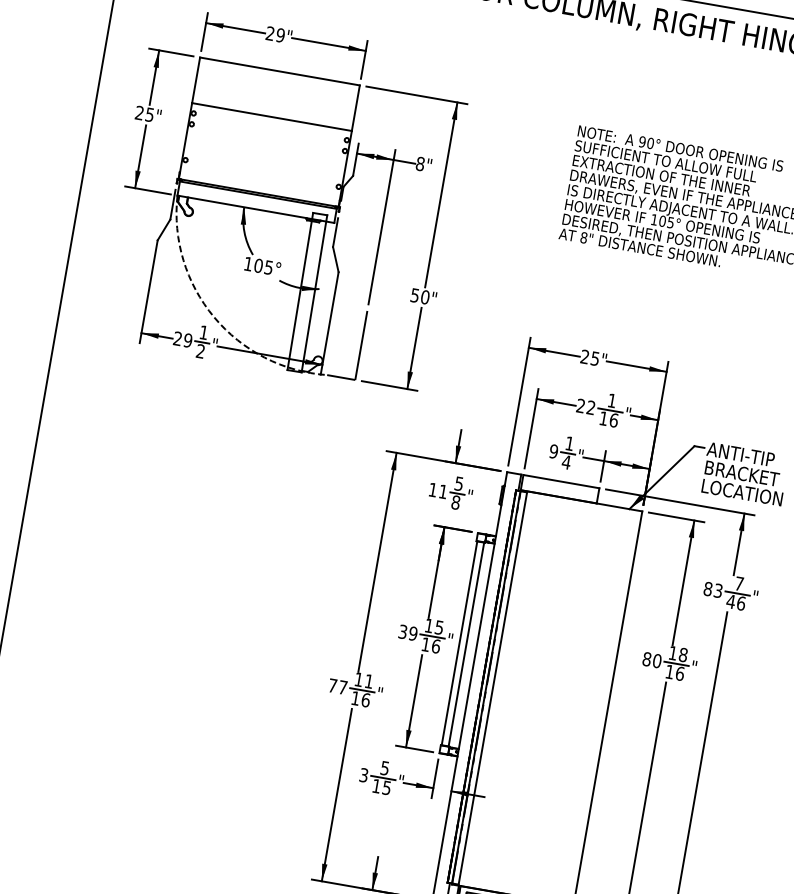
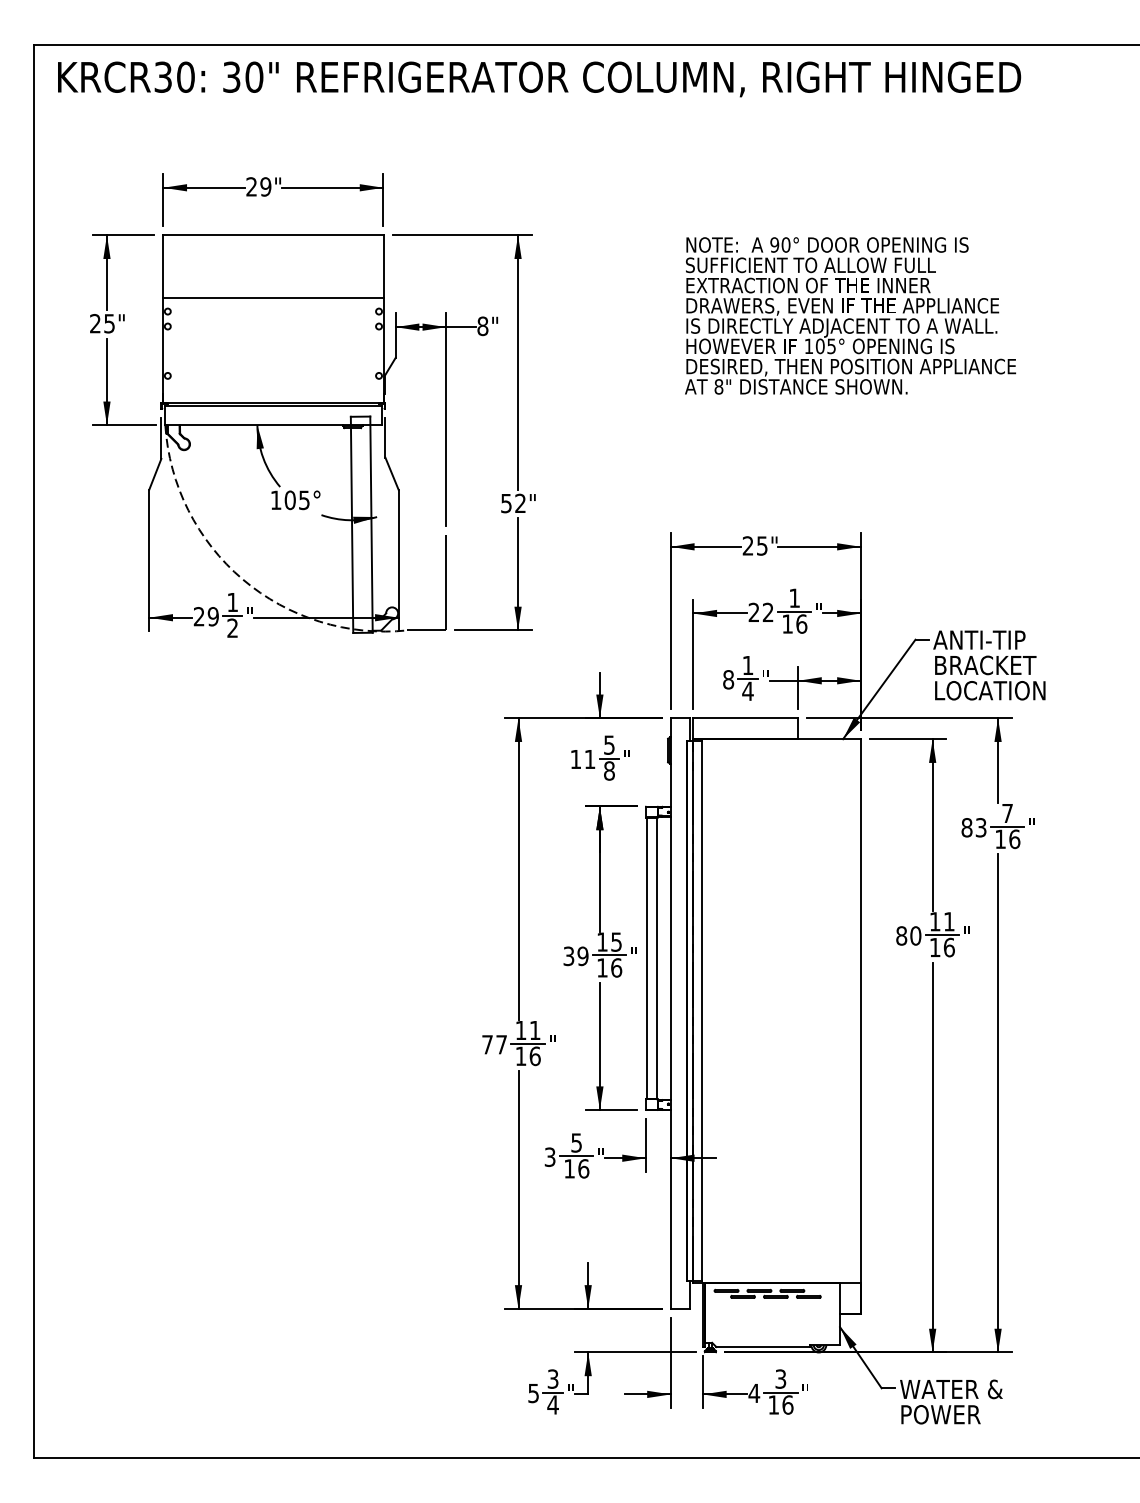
text: (425, 297) -> (520, 503), 50" -> 52"
text: (553, 451) -> (728, 679), 9 -> 8
text: (731, 601) -> (1000, 838), 46 -> 16
text: (682, 654) -> (948, 921), 18 -> 11
text: (386, 787) -> (583, 1168), 15 -> 16

